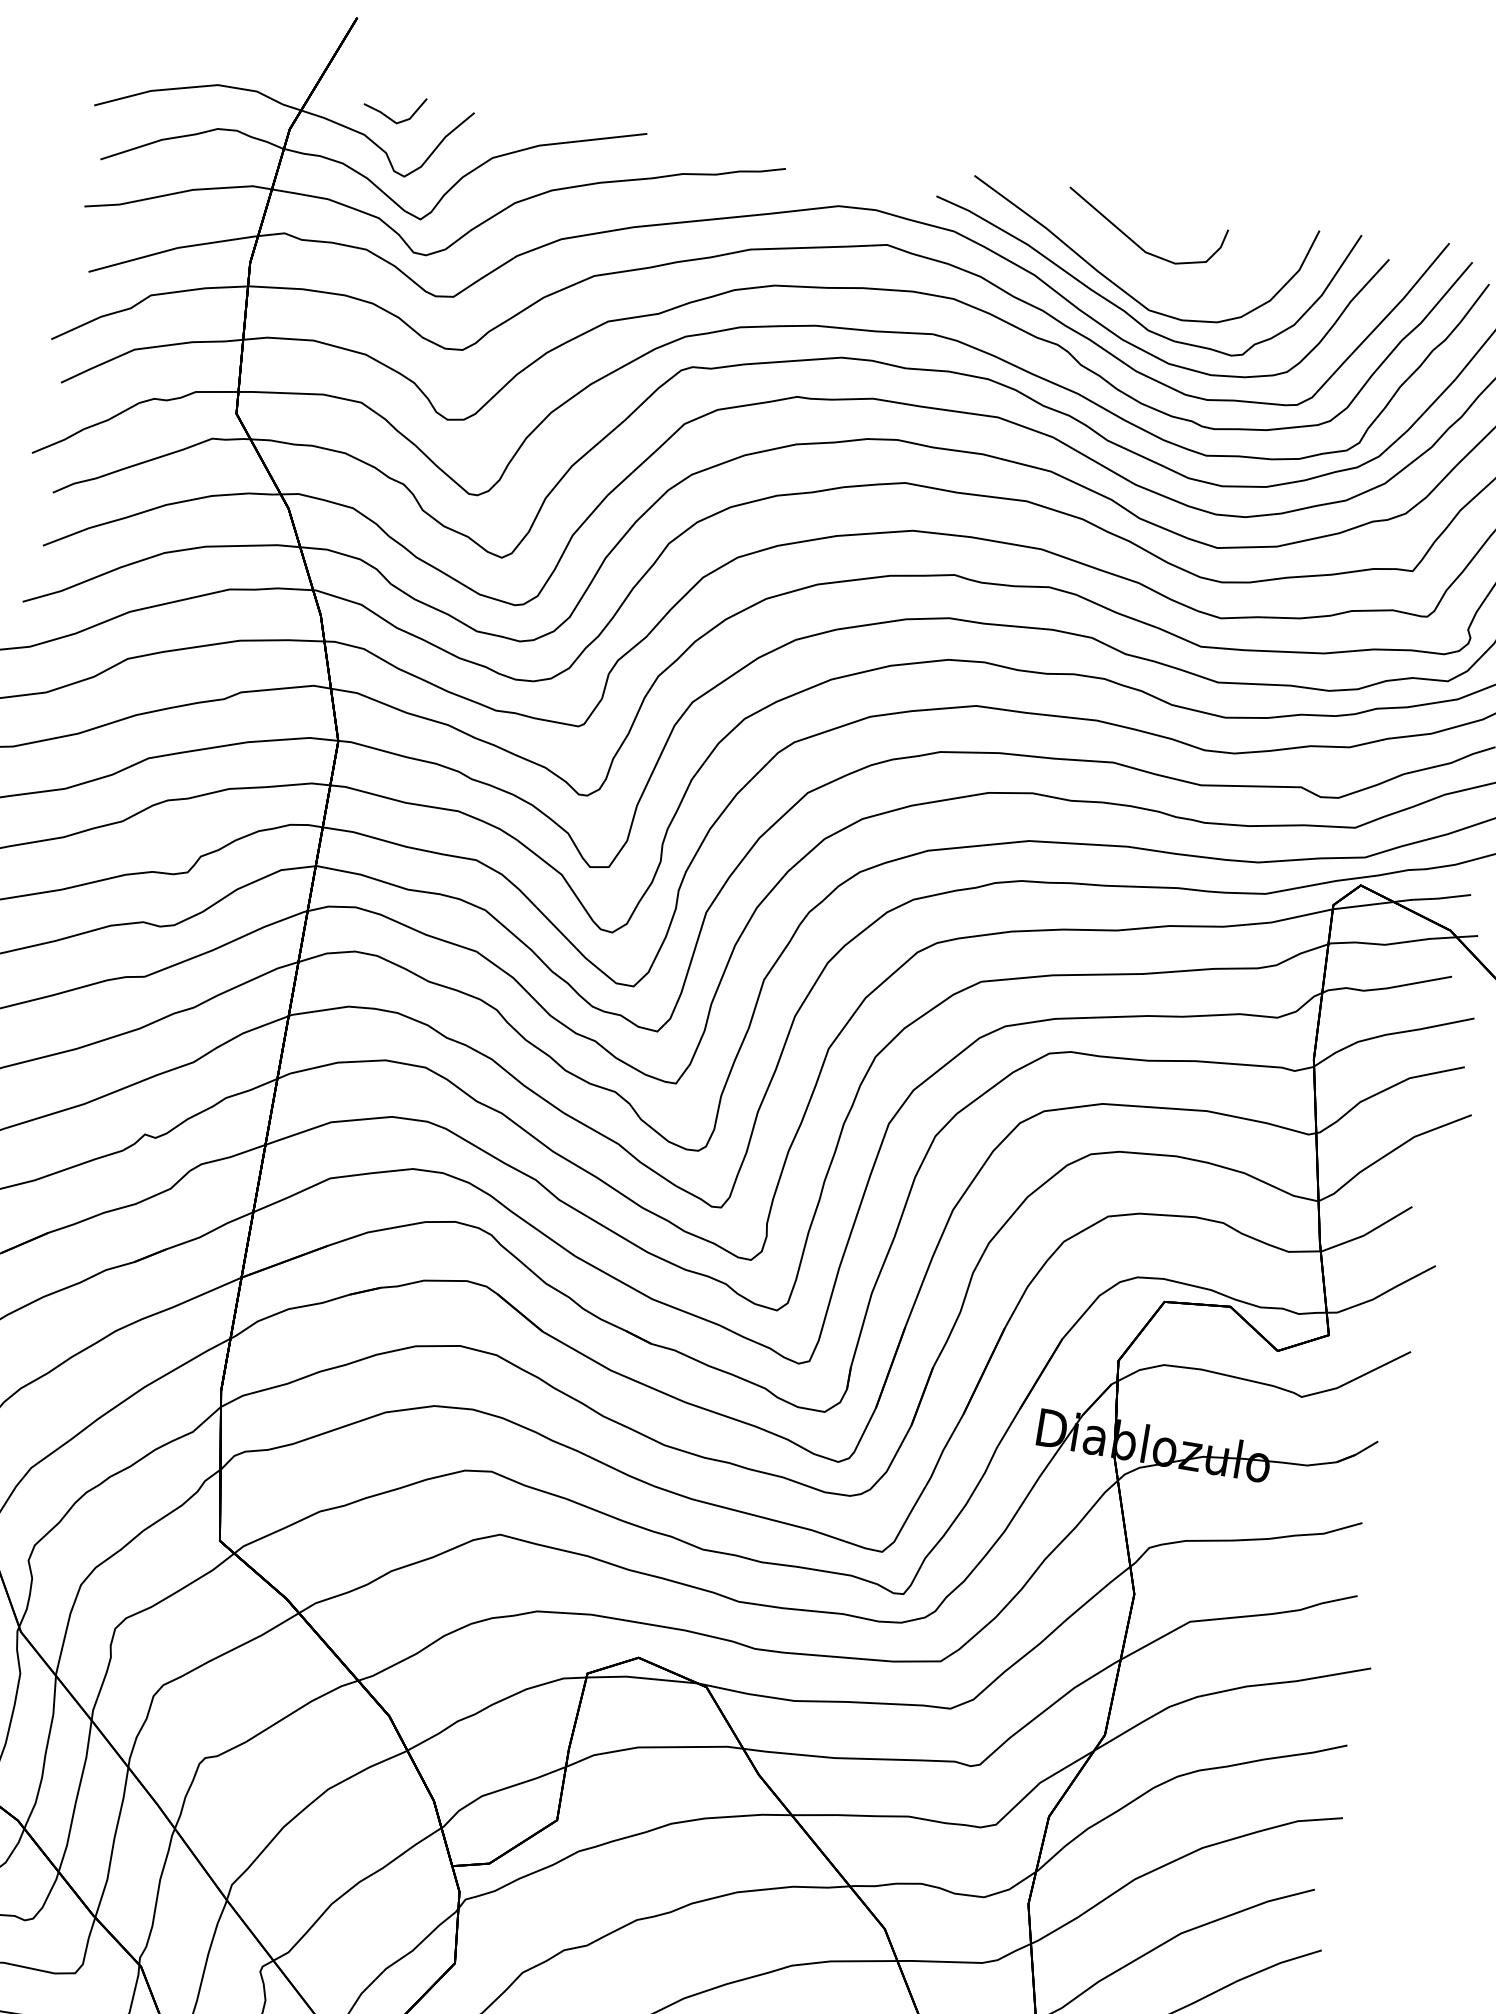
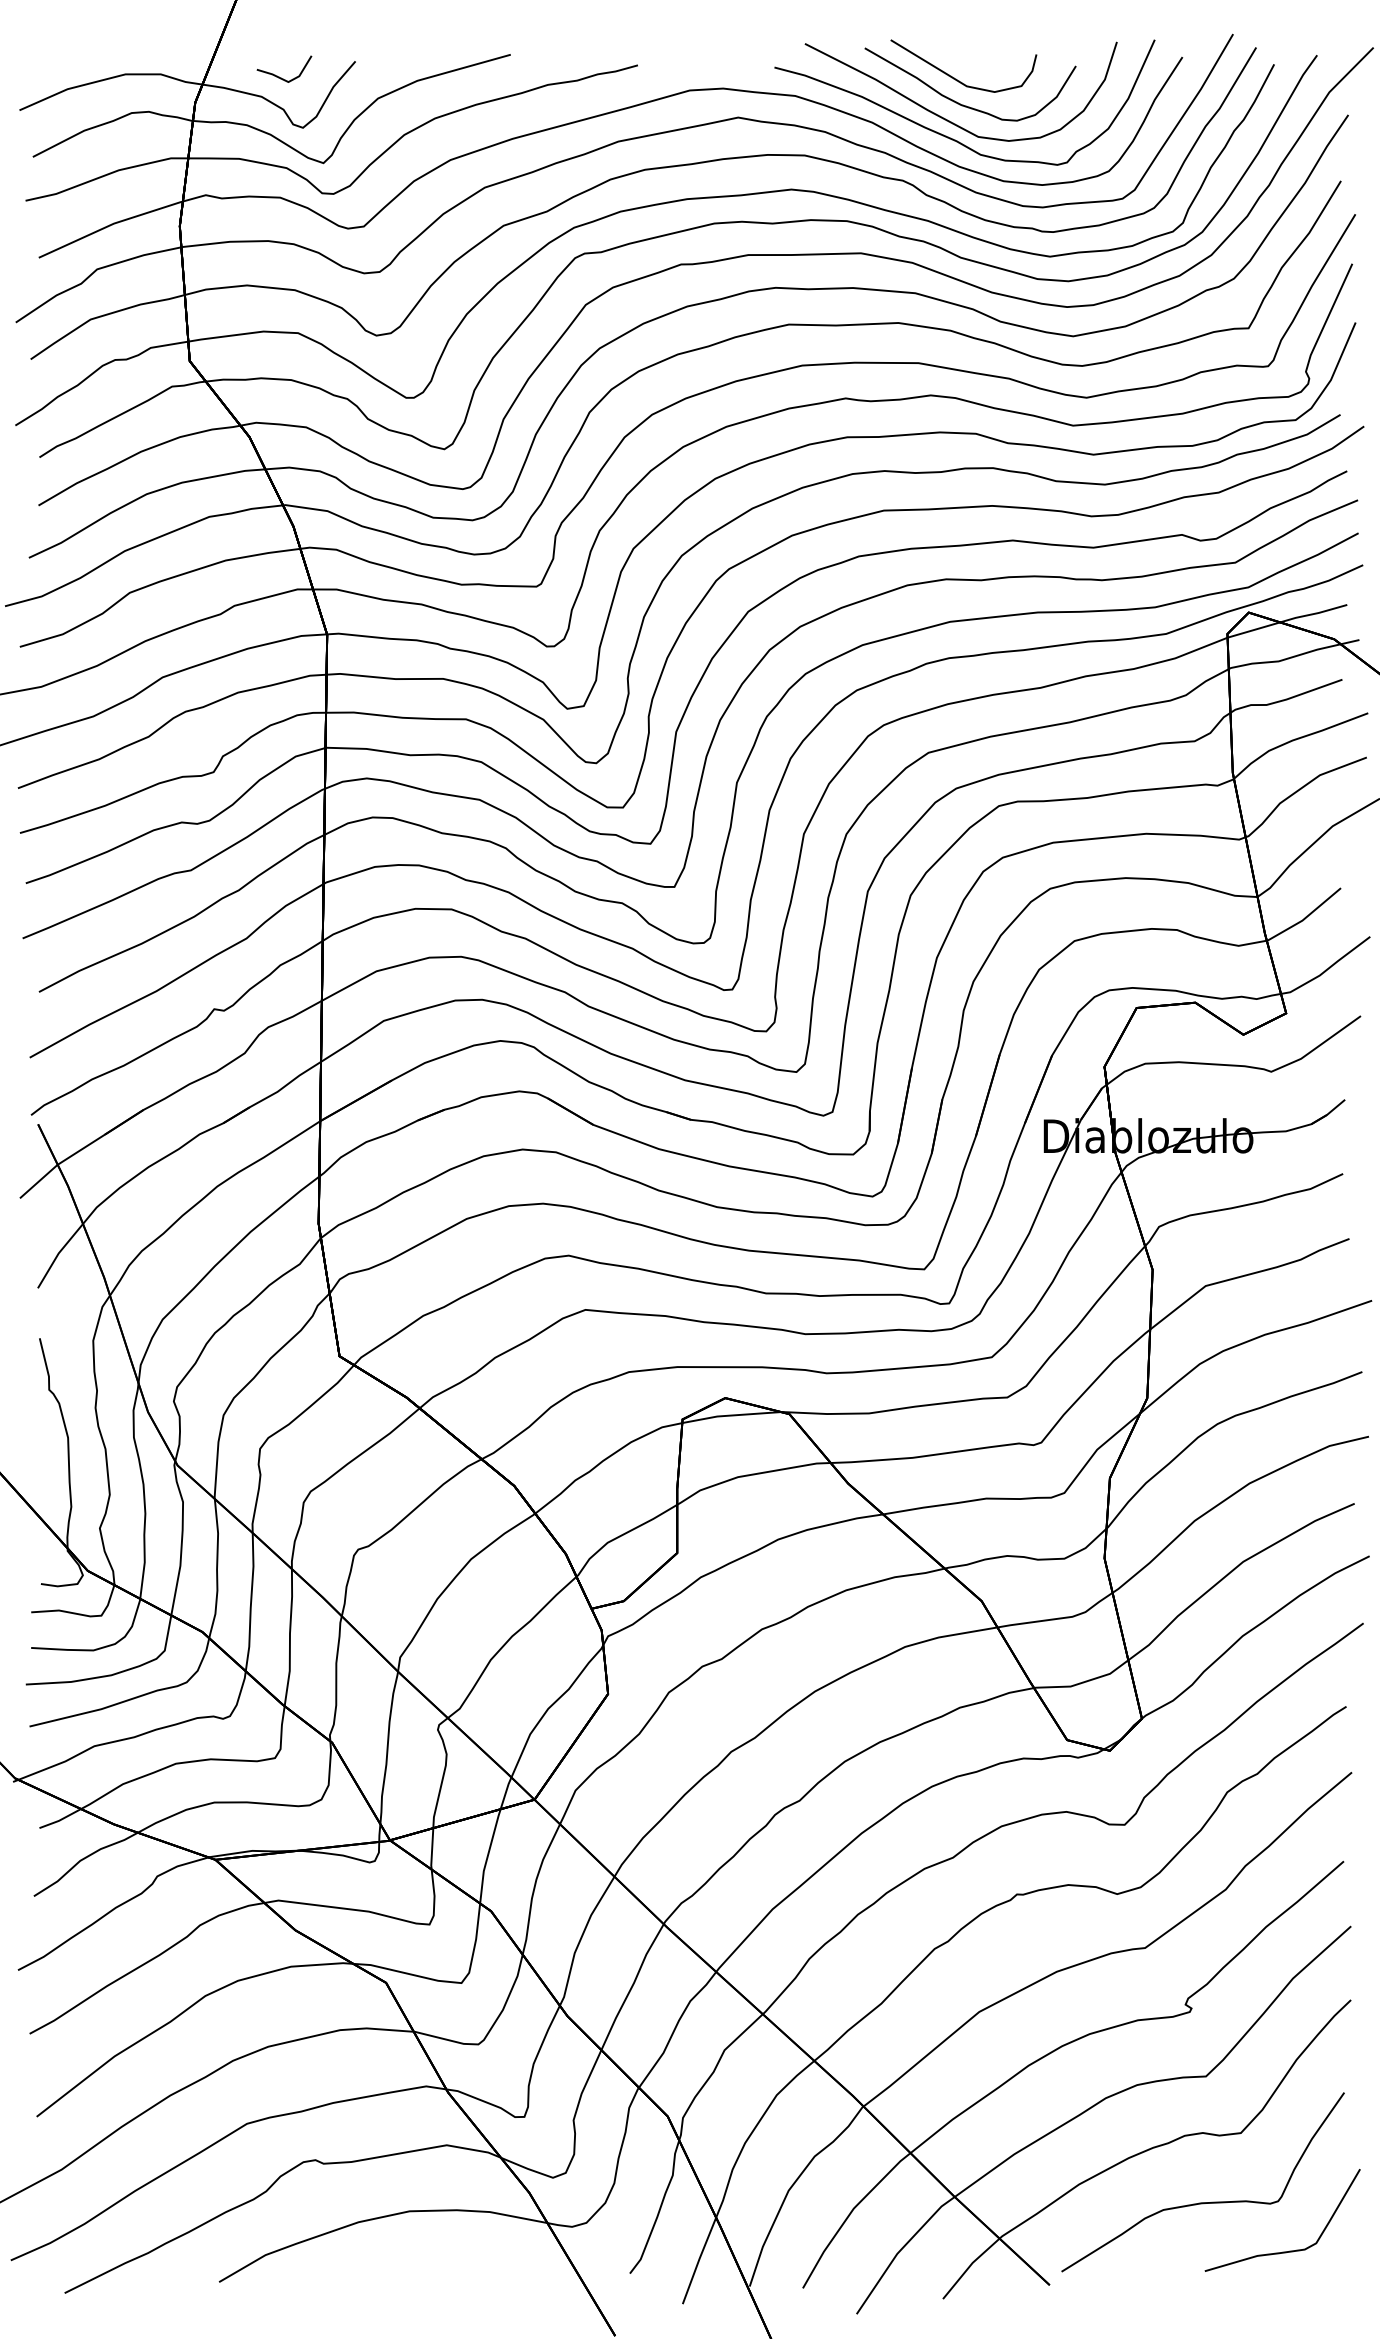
curve: (1138, 271) -> (963, 104), added

